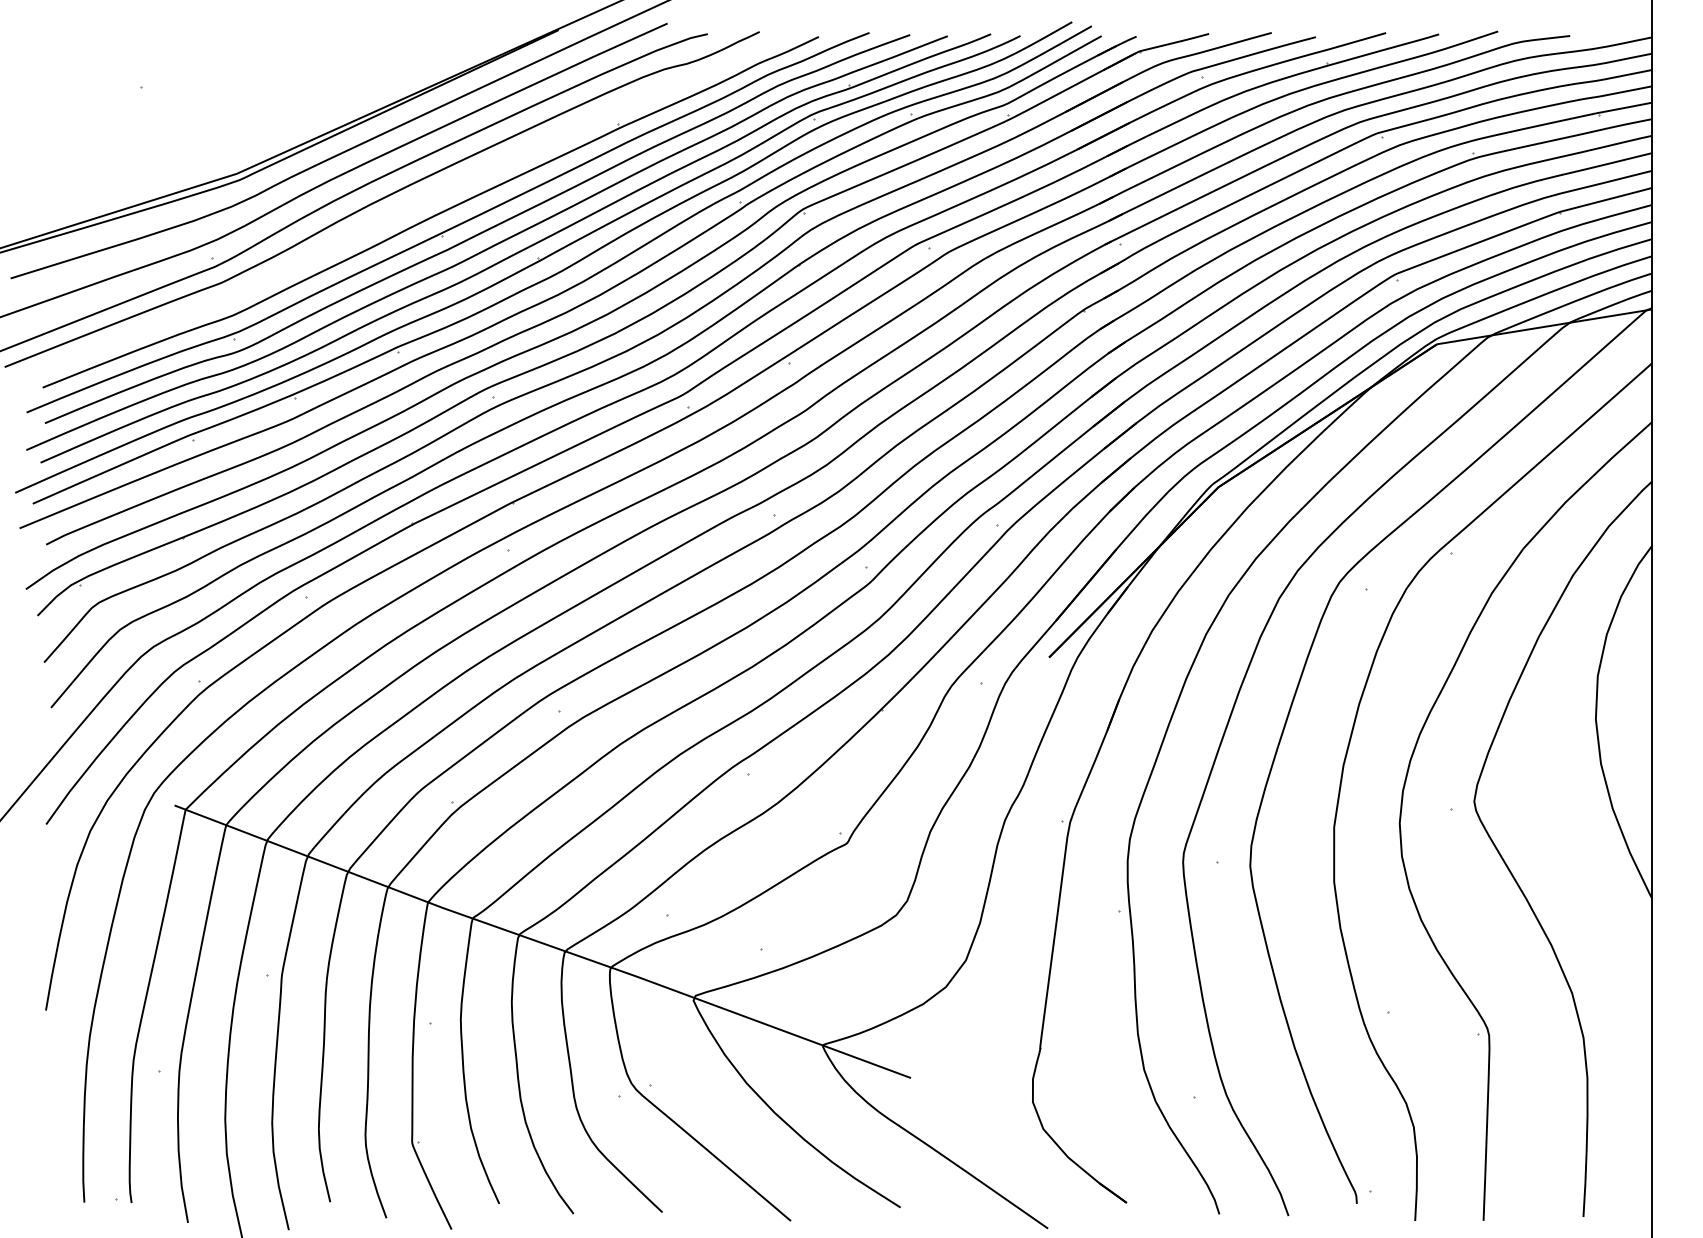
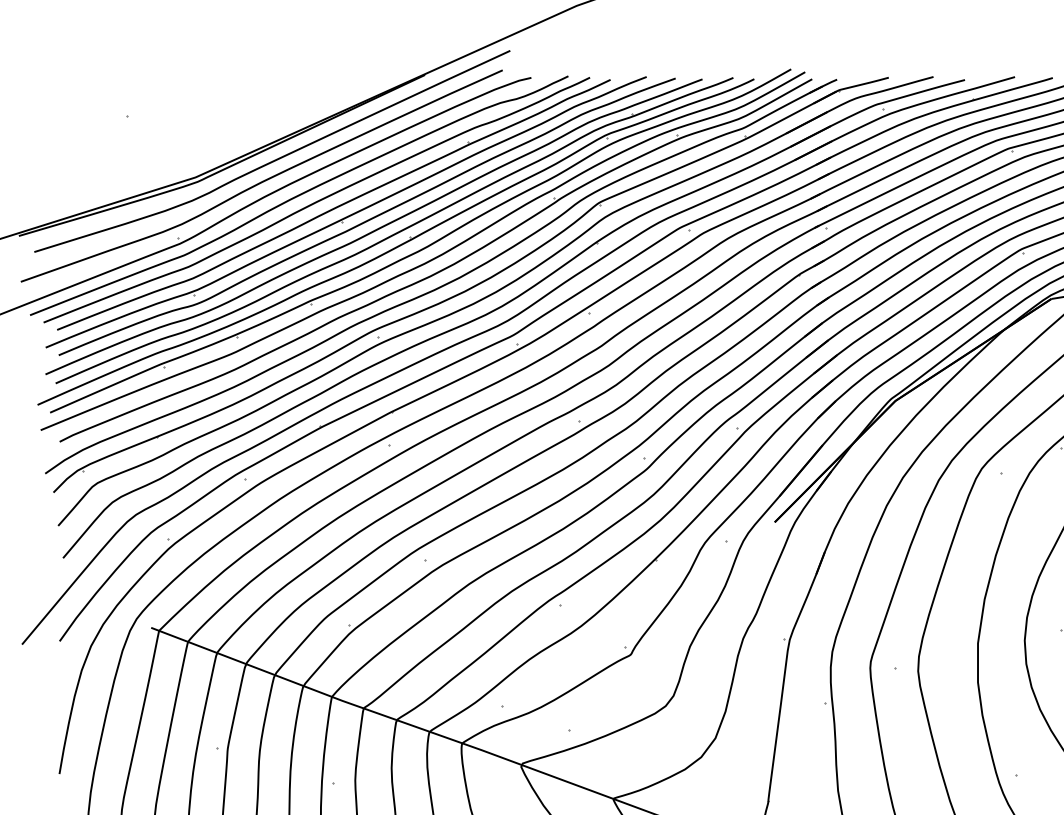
curve: (407, 206) -> (317, 200), added

